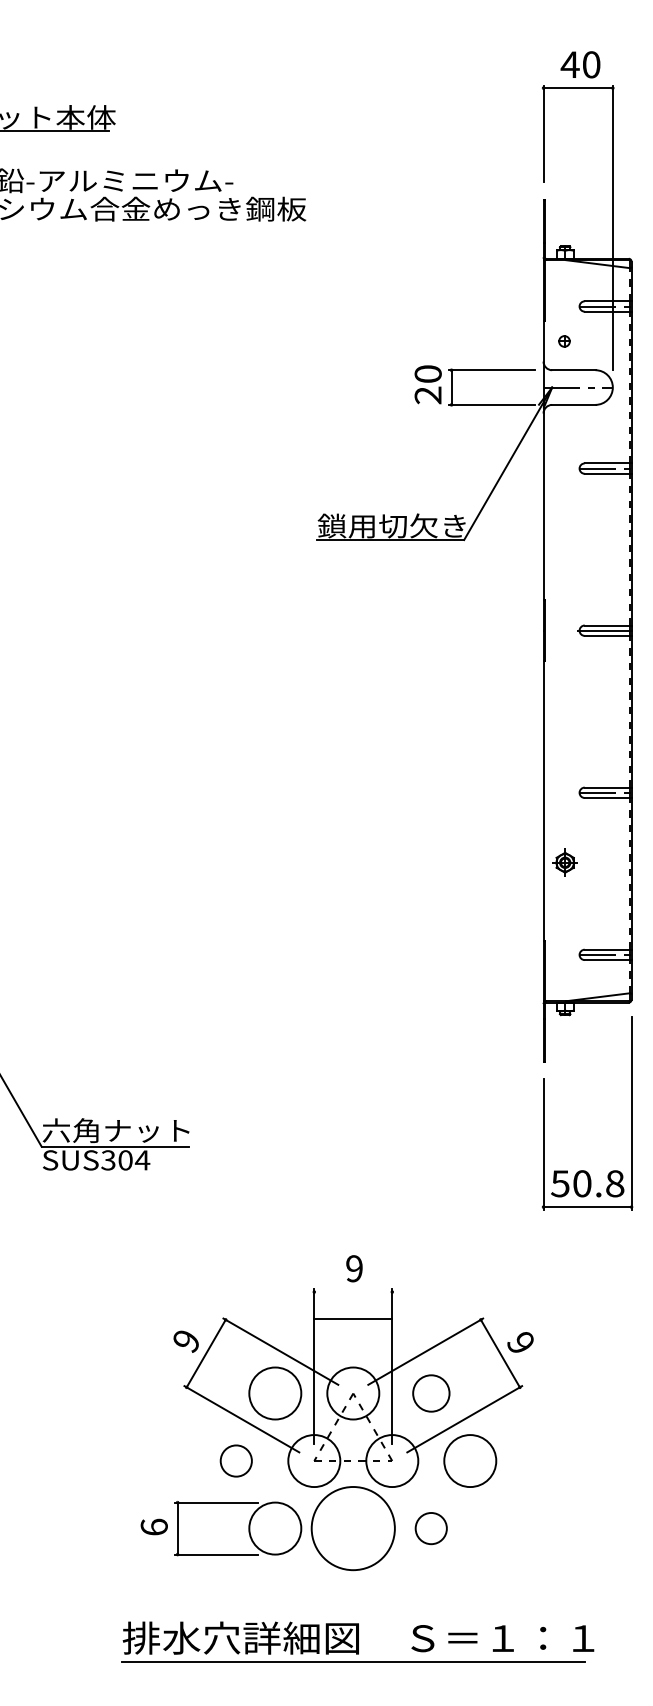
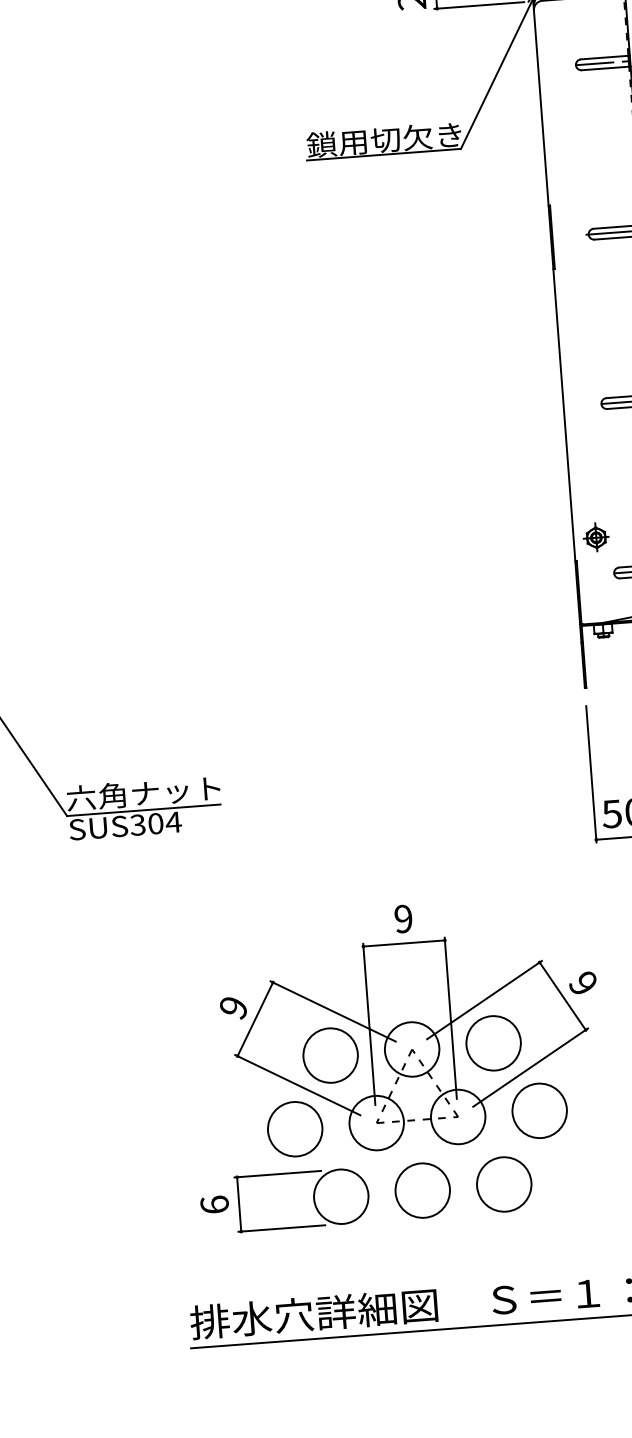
part: (564, 862) -> (595, 537), moved
line: (353, 1319) -> (404, 943), moved
circle: (431, 1393) -> (493, 1043), size x1.43
circle: (236, 1461) -> (295, 1129), size x1.67
circle: (353, 1528) -> (422, 1190), size x0.62
circle: (431, 1528) -> (504, 1184), size x1.67

